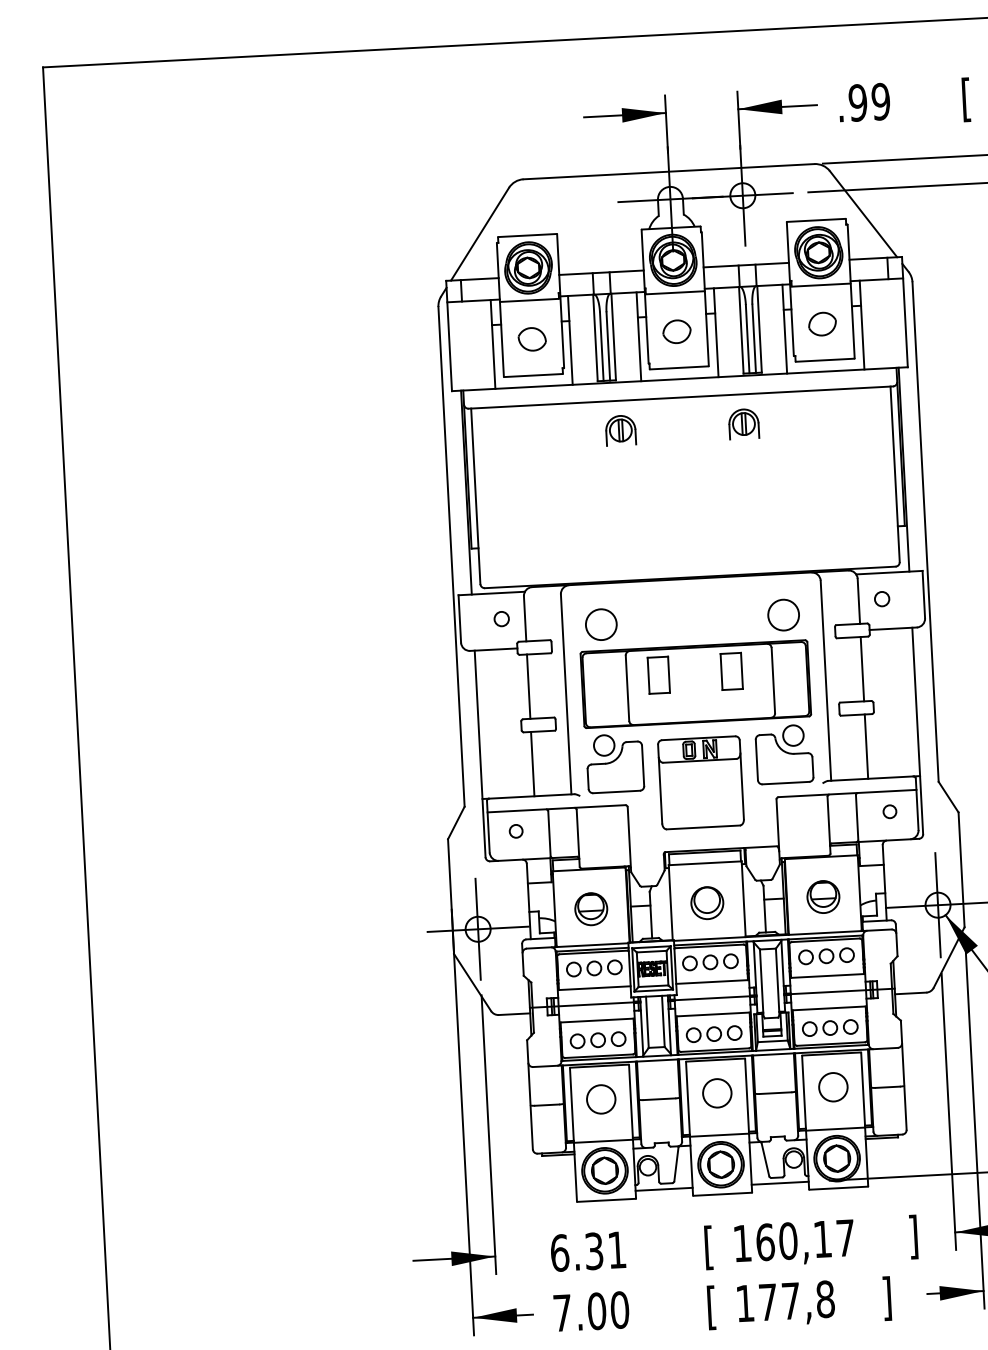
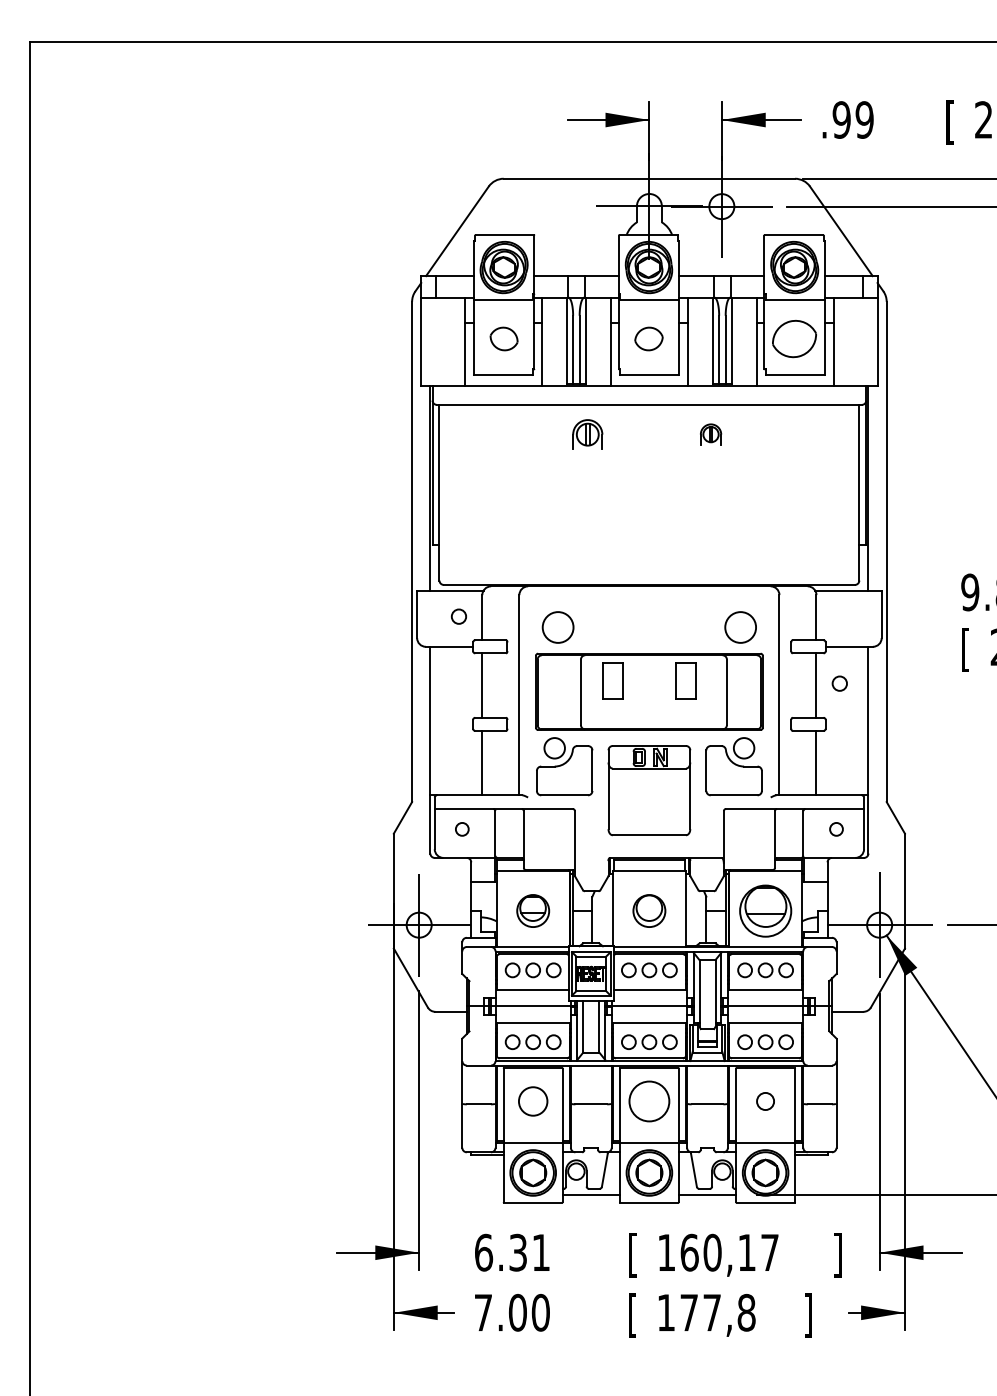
part: (822, 323) -> (794, 338), size x1.6
part: (743, 423) -> (710, 434), size x0.7
circle: (881, 598) -> (839, 683), moved
part: (823, 896) -> (765, 910), size x1.6
circle: (833, 1087) -> (765, 1101), size x0.6
circle: (717, 1093) -> (649, 1101), size x1.4

